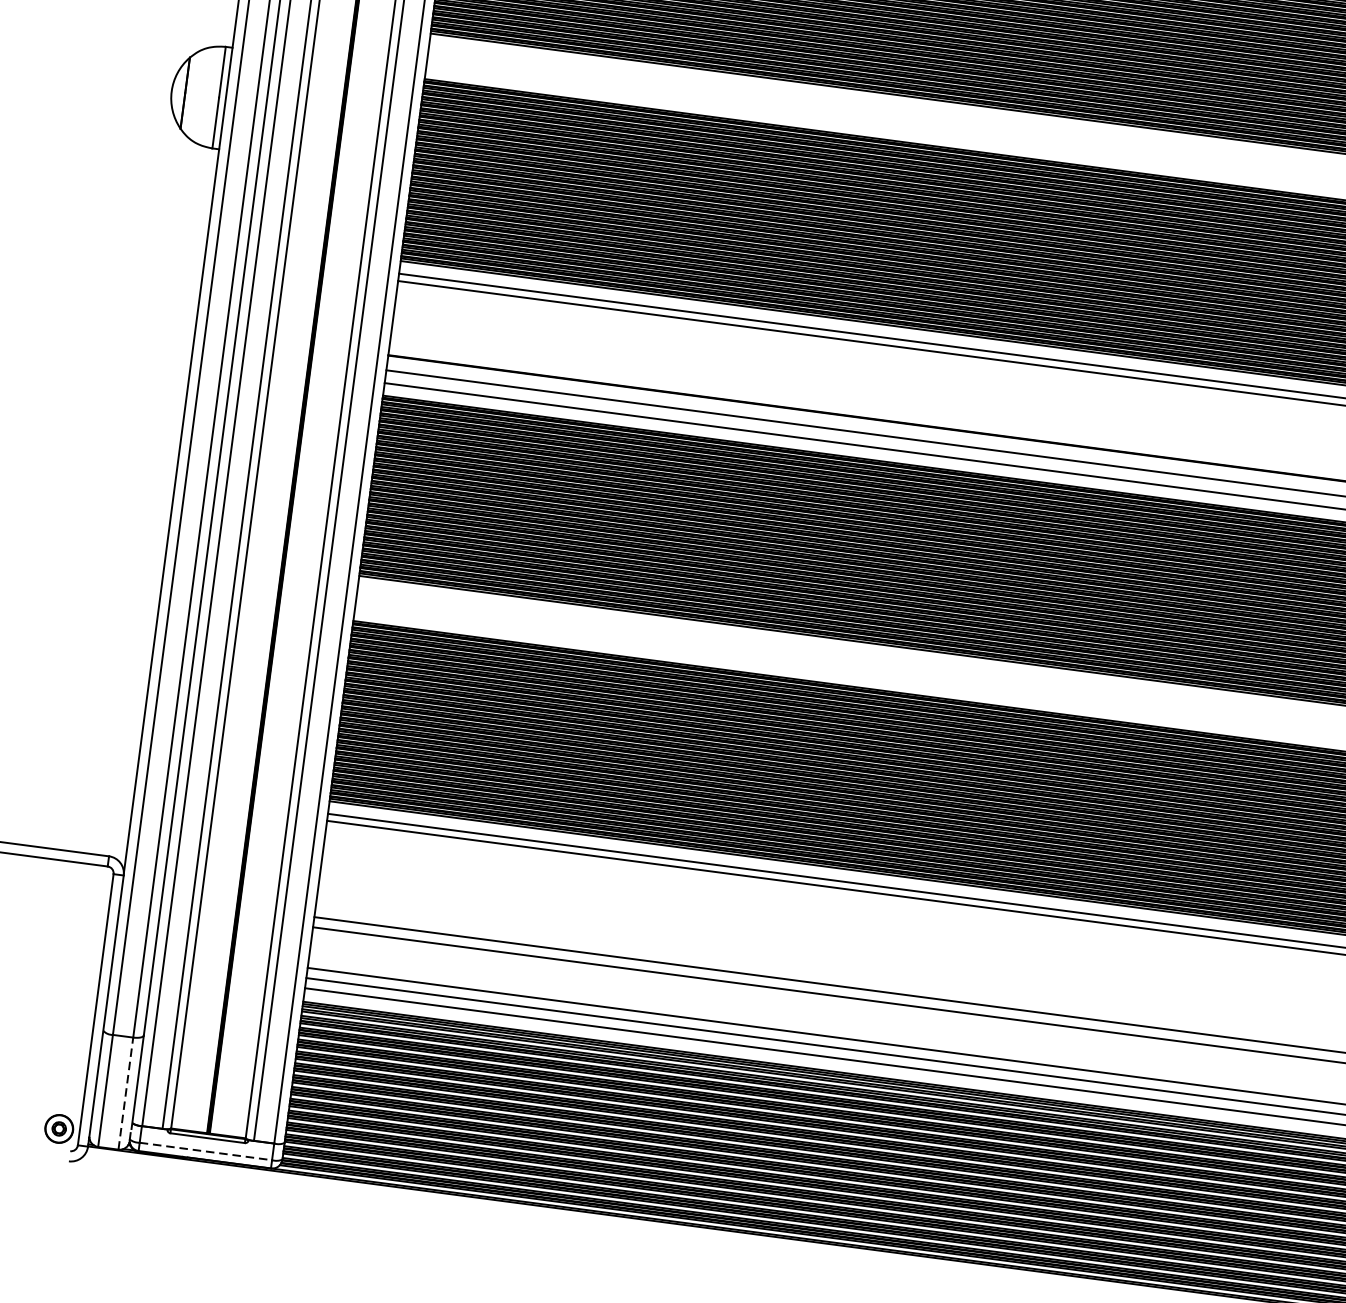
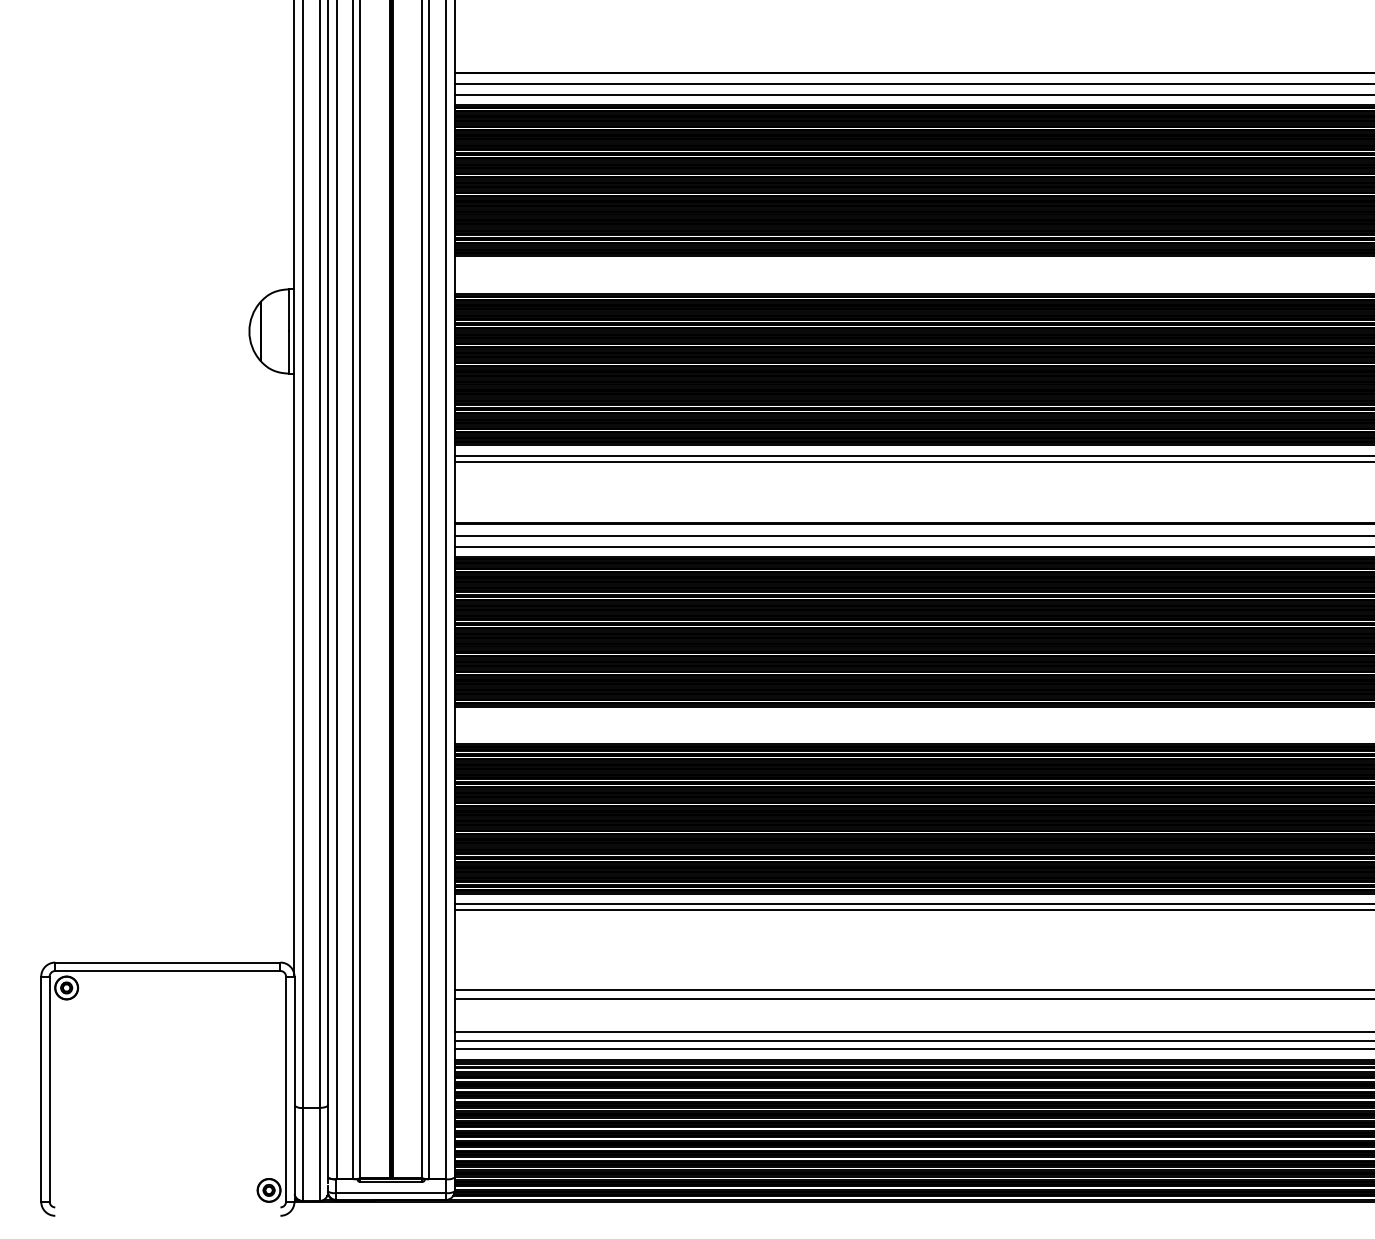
line: (125, 1093) -> (319, 1154), dashed -> solid
line: (206, 1152) -> (391, 1193), dashed -> solid

